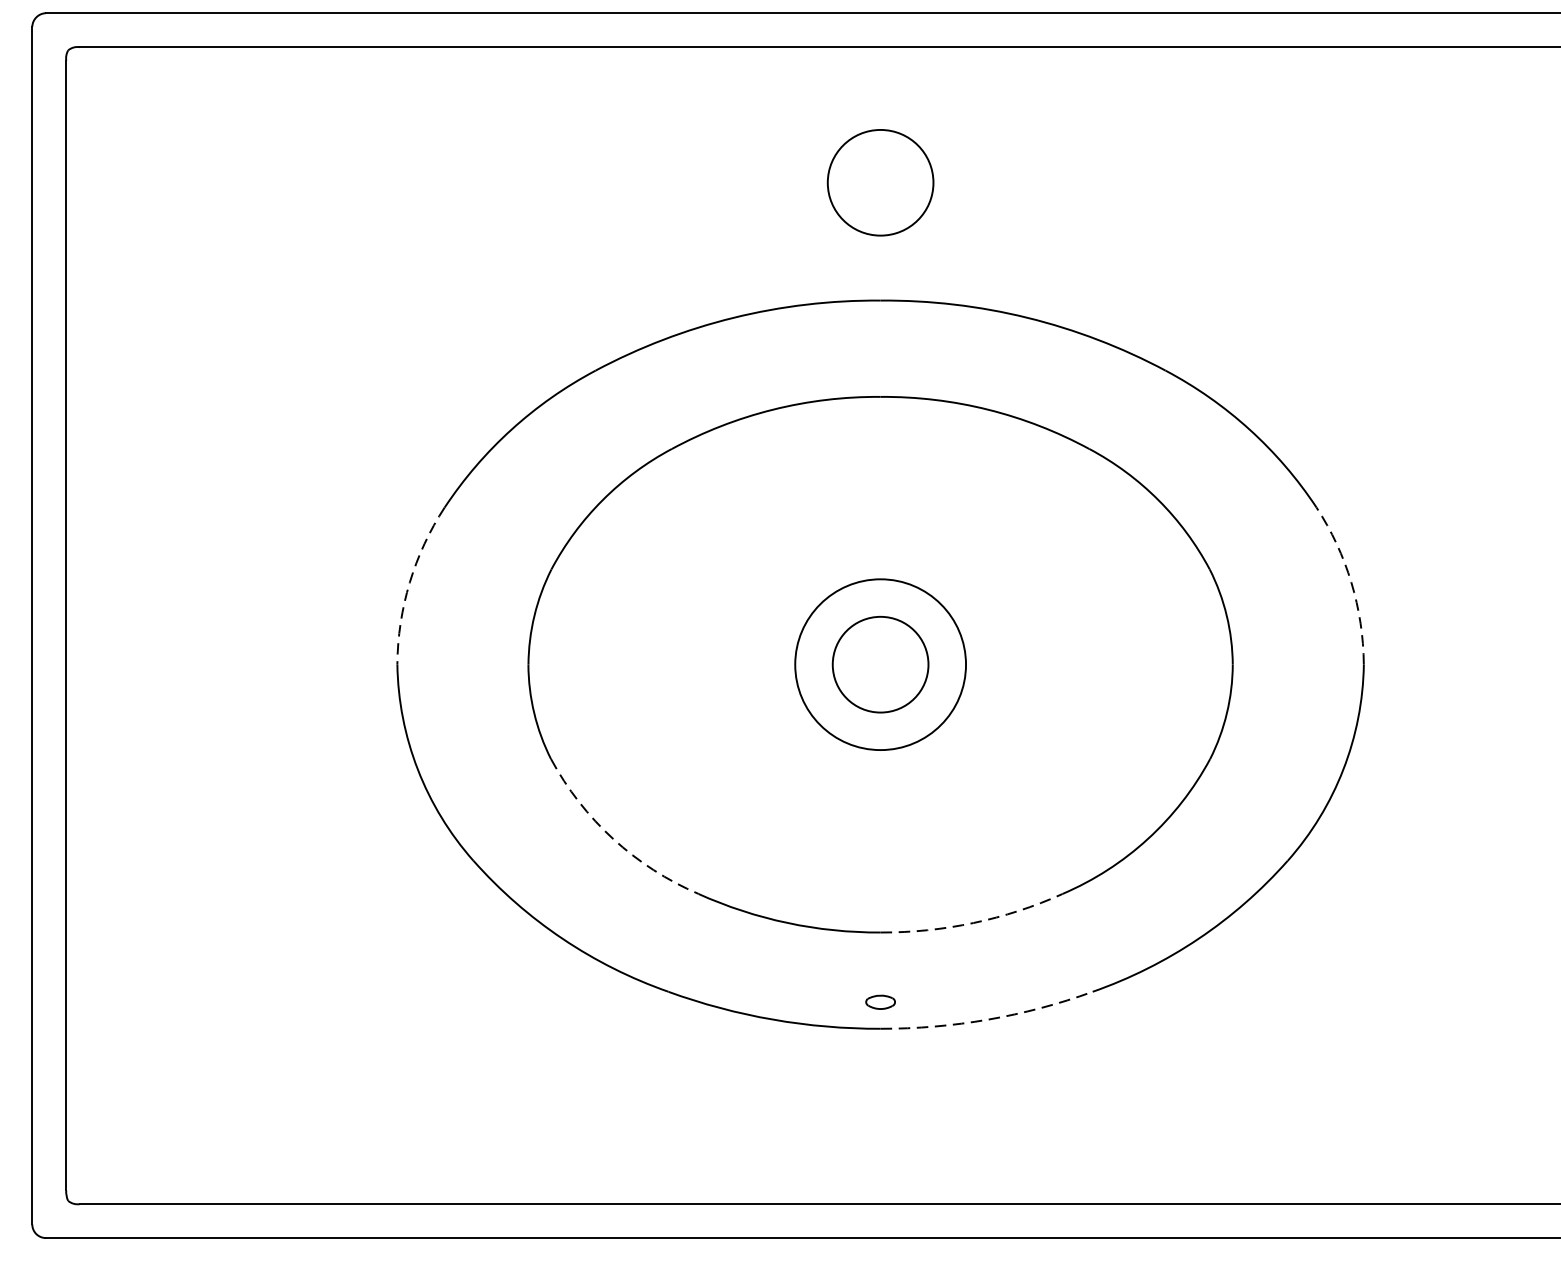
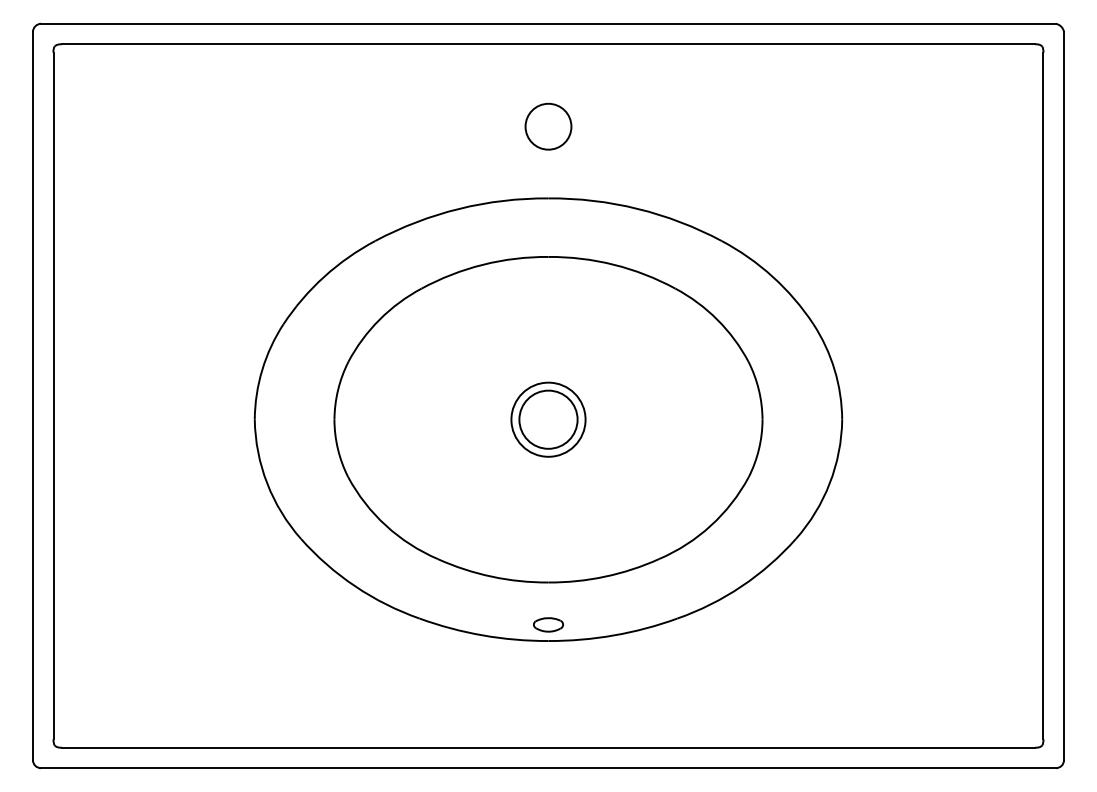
circle: (880, 182) -> (548, 126), size x0.71
arc: (410, 582) -> (262, 369), dashed -> solid
arc: (1351, 582) -> (834, 369), dashed -> solid
circle: (880, 664) -> (548, 419), size x0.71
arc: (614, 838) -> (386, 525), dashed -> solid
arc: (974, 922) -> (605, 576), dashed -> solid
part: (880, 1001) -> (548, 624), size x1.67
arc: (987, 1019) -> (613, 635), dashed -> solid

